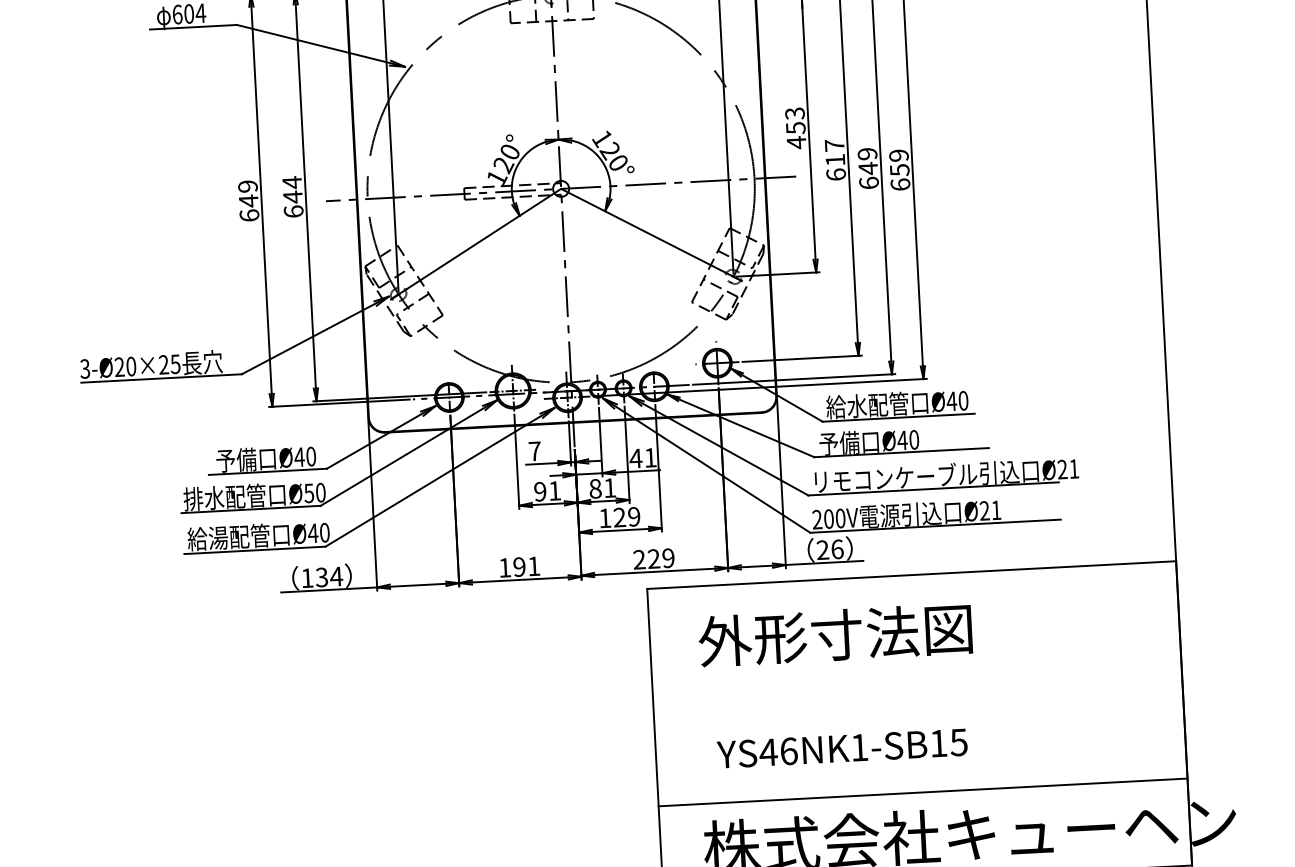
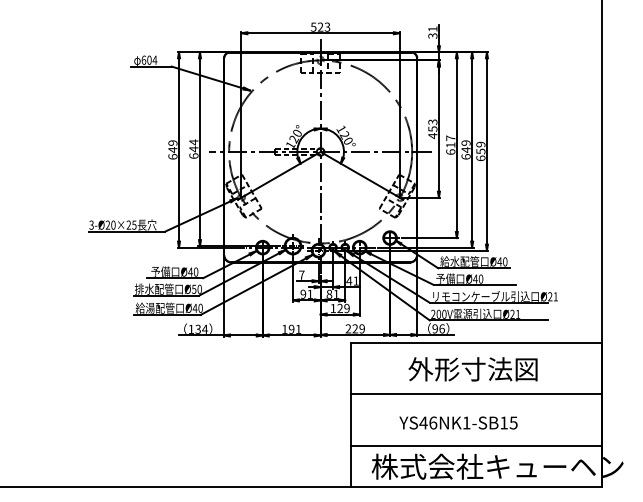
text: (821, 549) -> (434, 328), 26 -> 96
text: (834, 635) -> (472, 369), moved
line: (917, 684) -> (476, 394), added
text: (842, 747) -> (458, 422), moved

